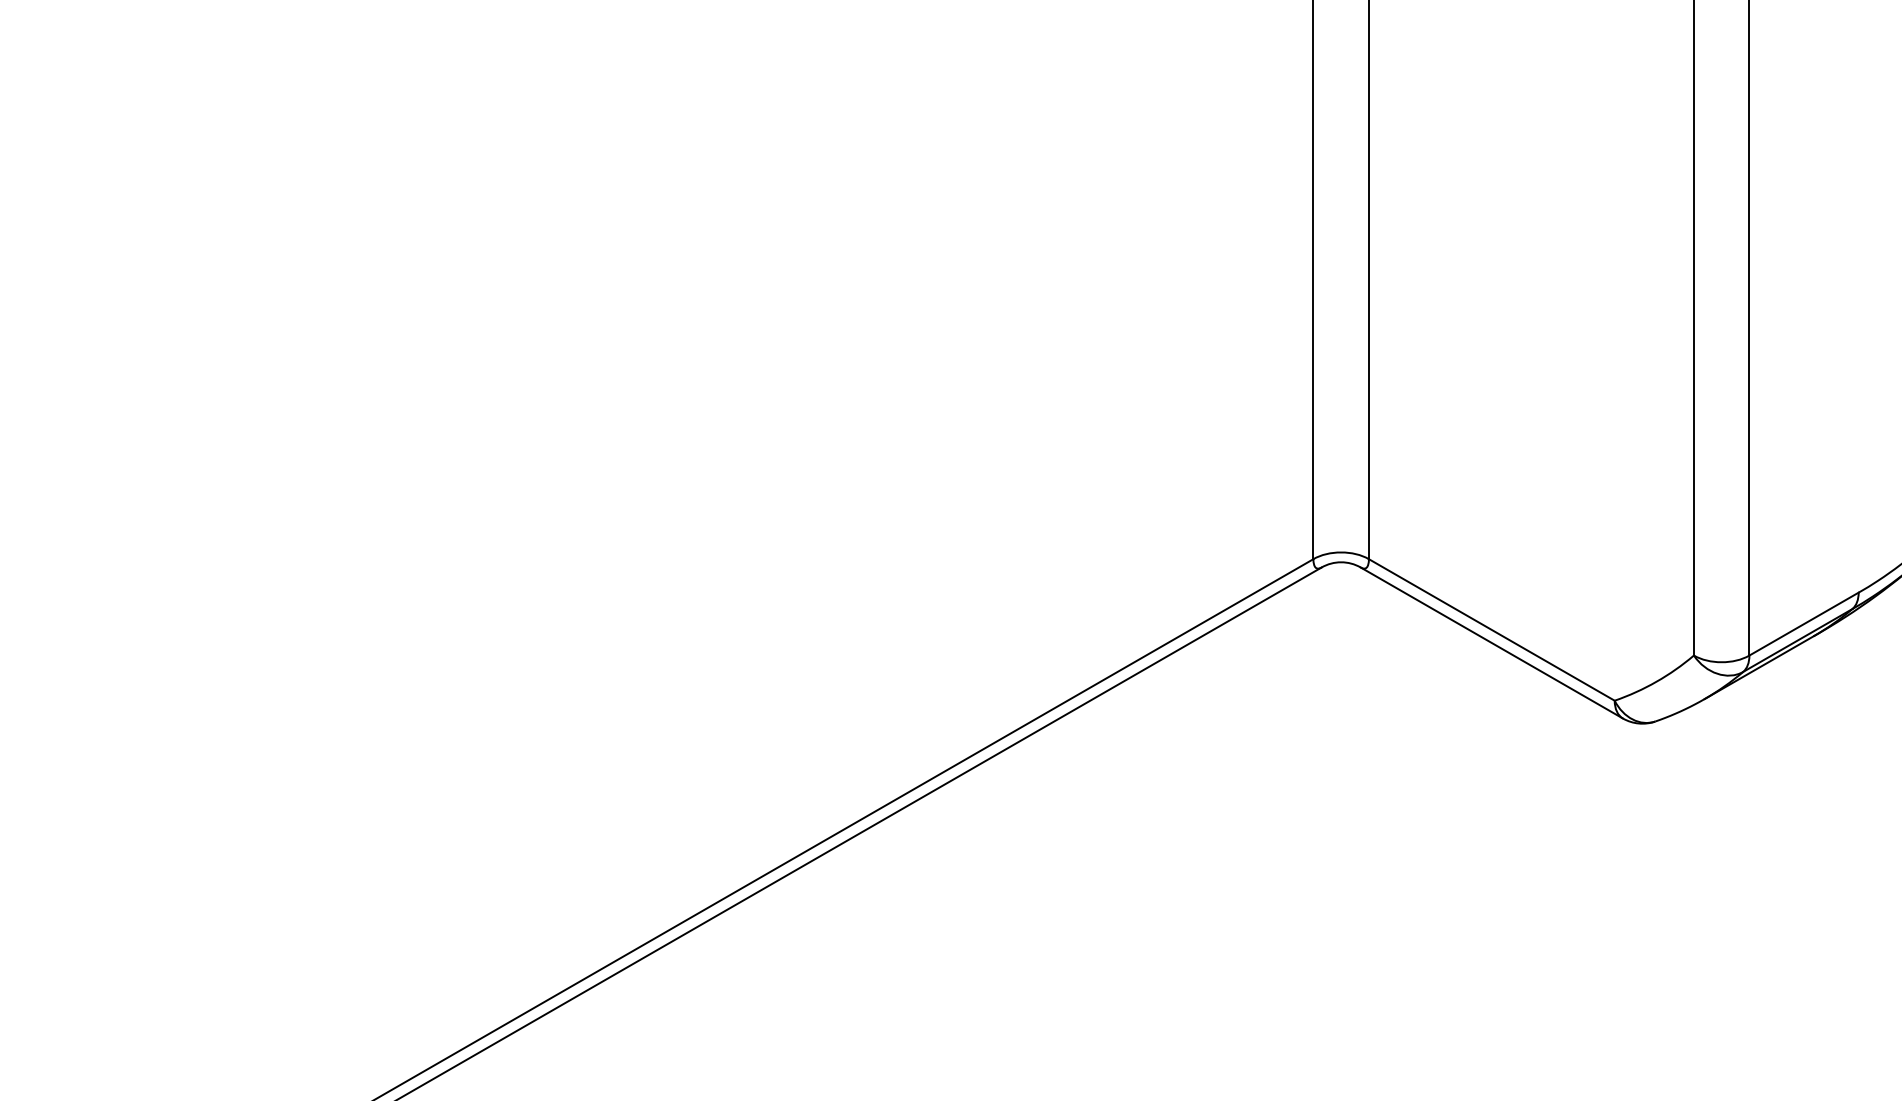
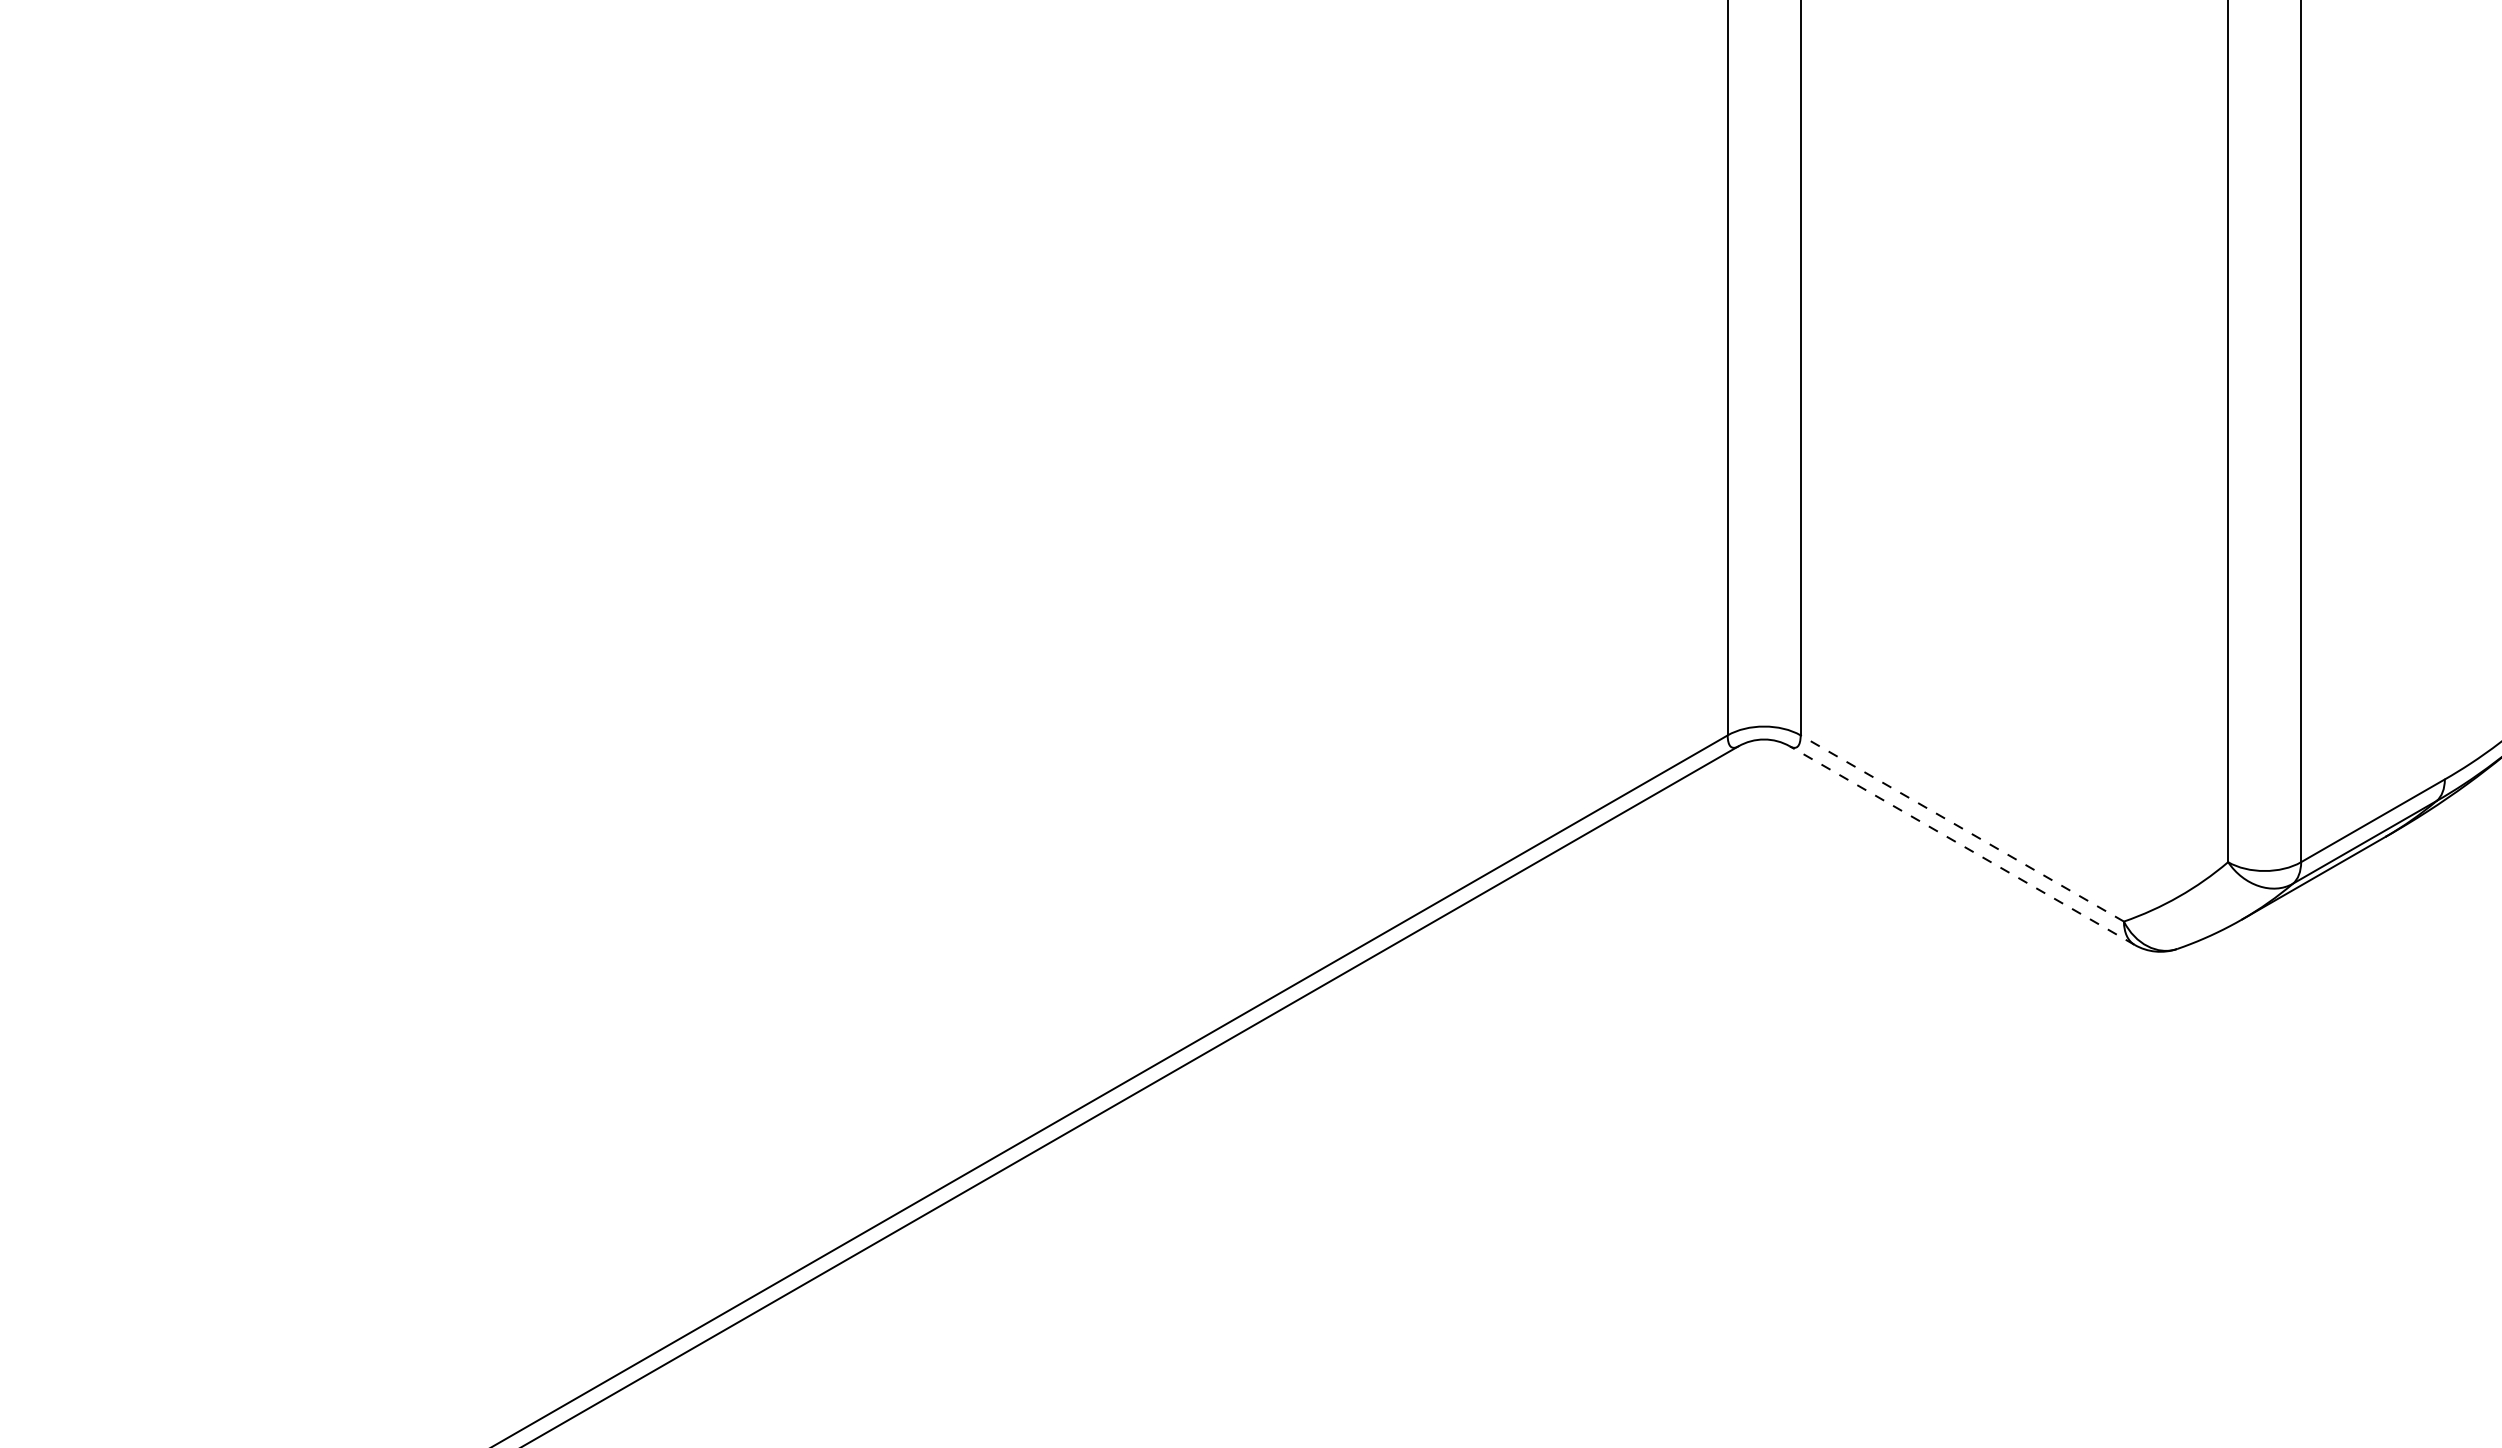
line: (1491, 629) -> (1962, 828), solid -> dashed
line: (1491, 642) -> (1962, 845), solid -> dashed

